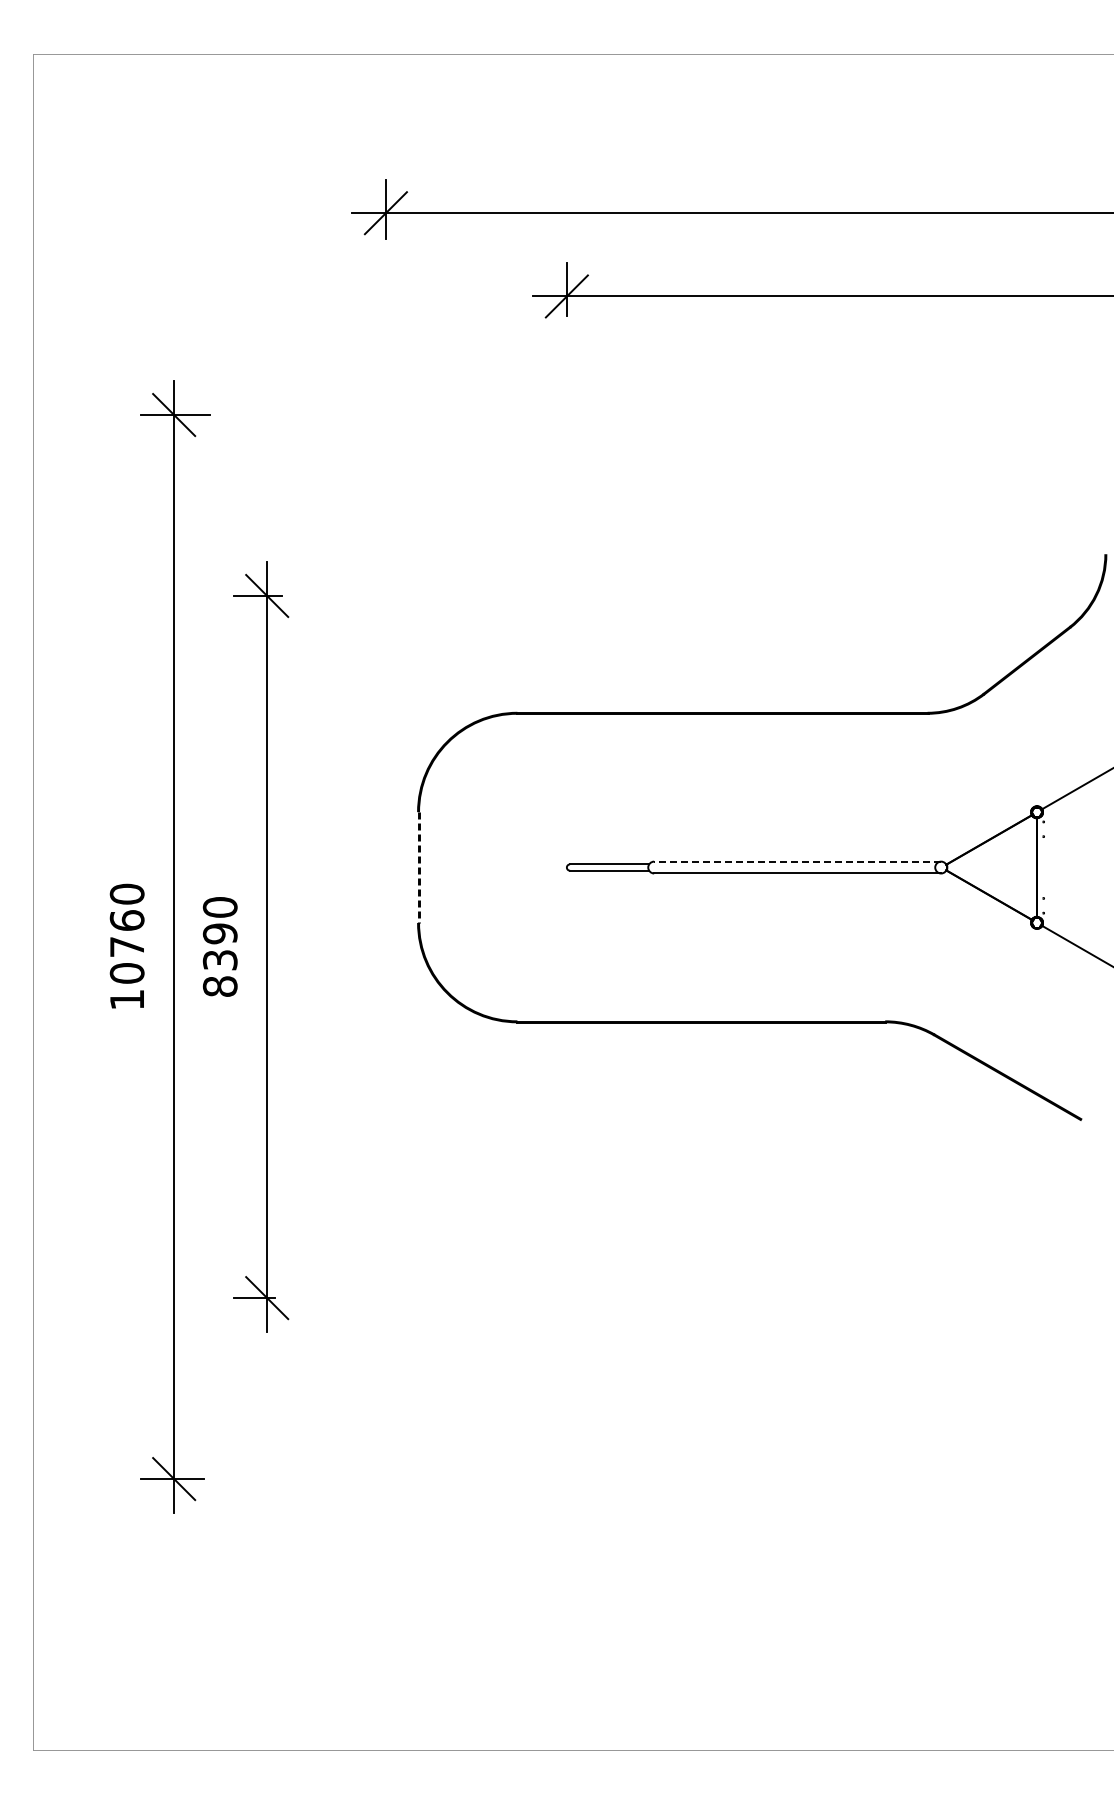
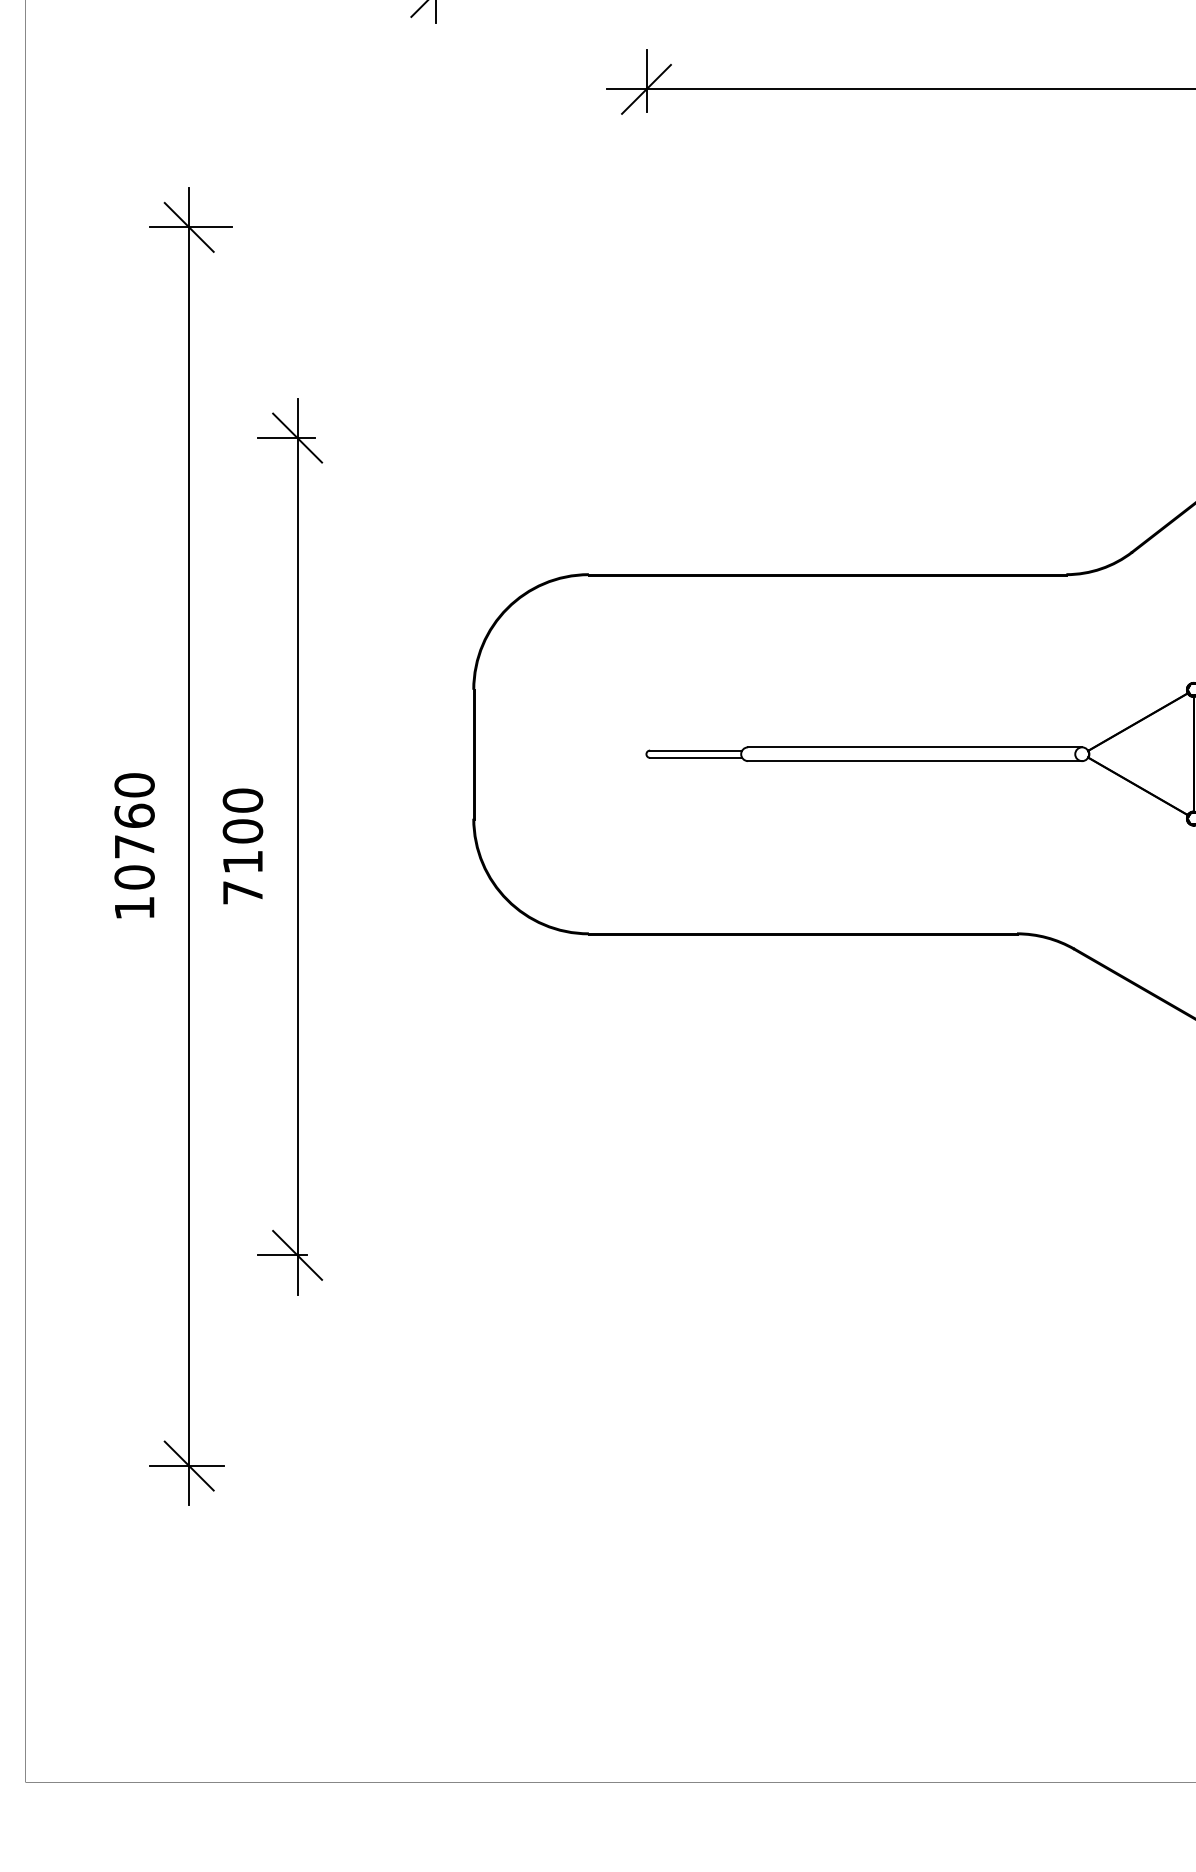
line: (797, 861) -> (914, 747), dashed -> solid
line: (418, 868) -> (473, 755), dashed -> solid
text: (219, 959) -> (242, 861), 8390 -> 7100

